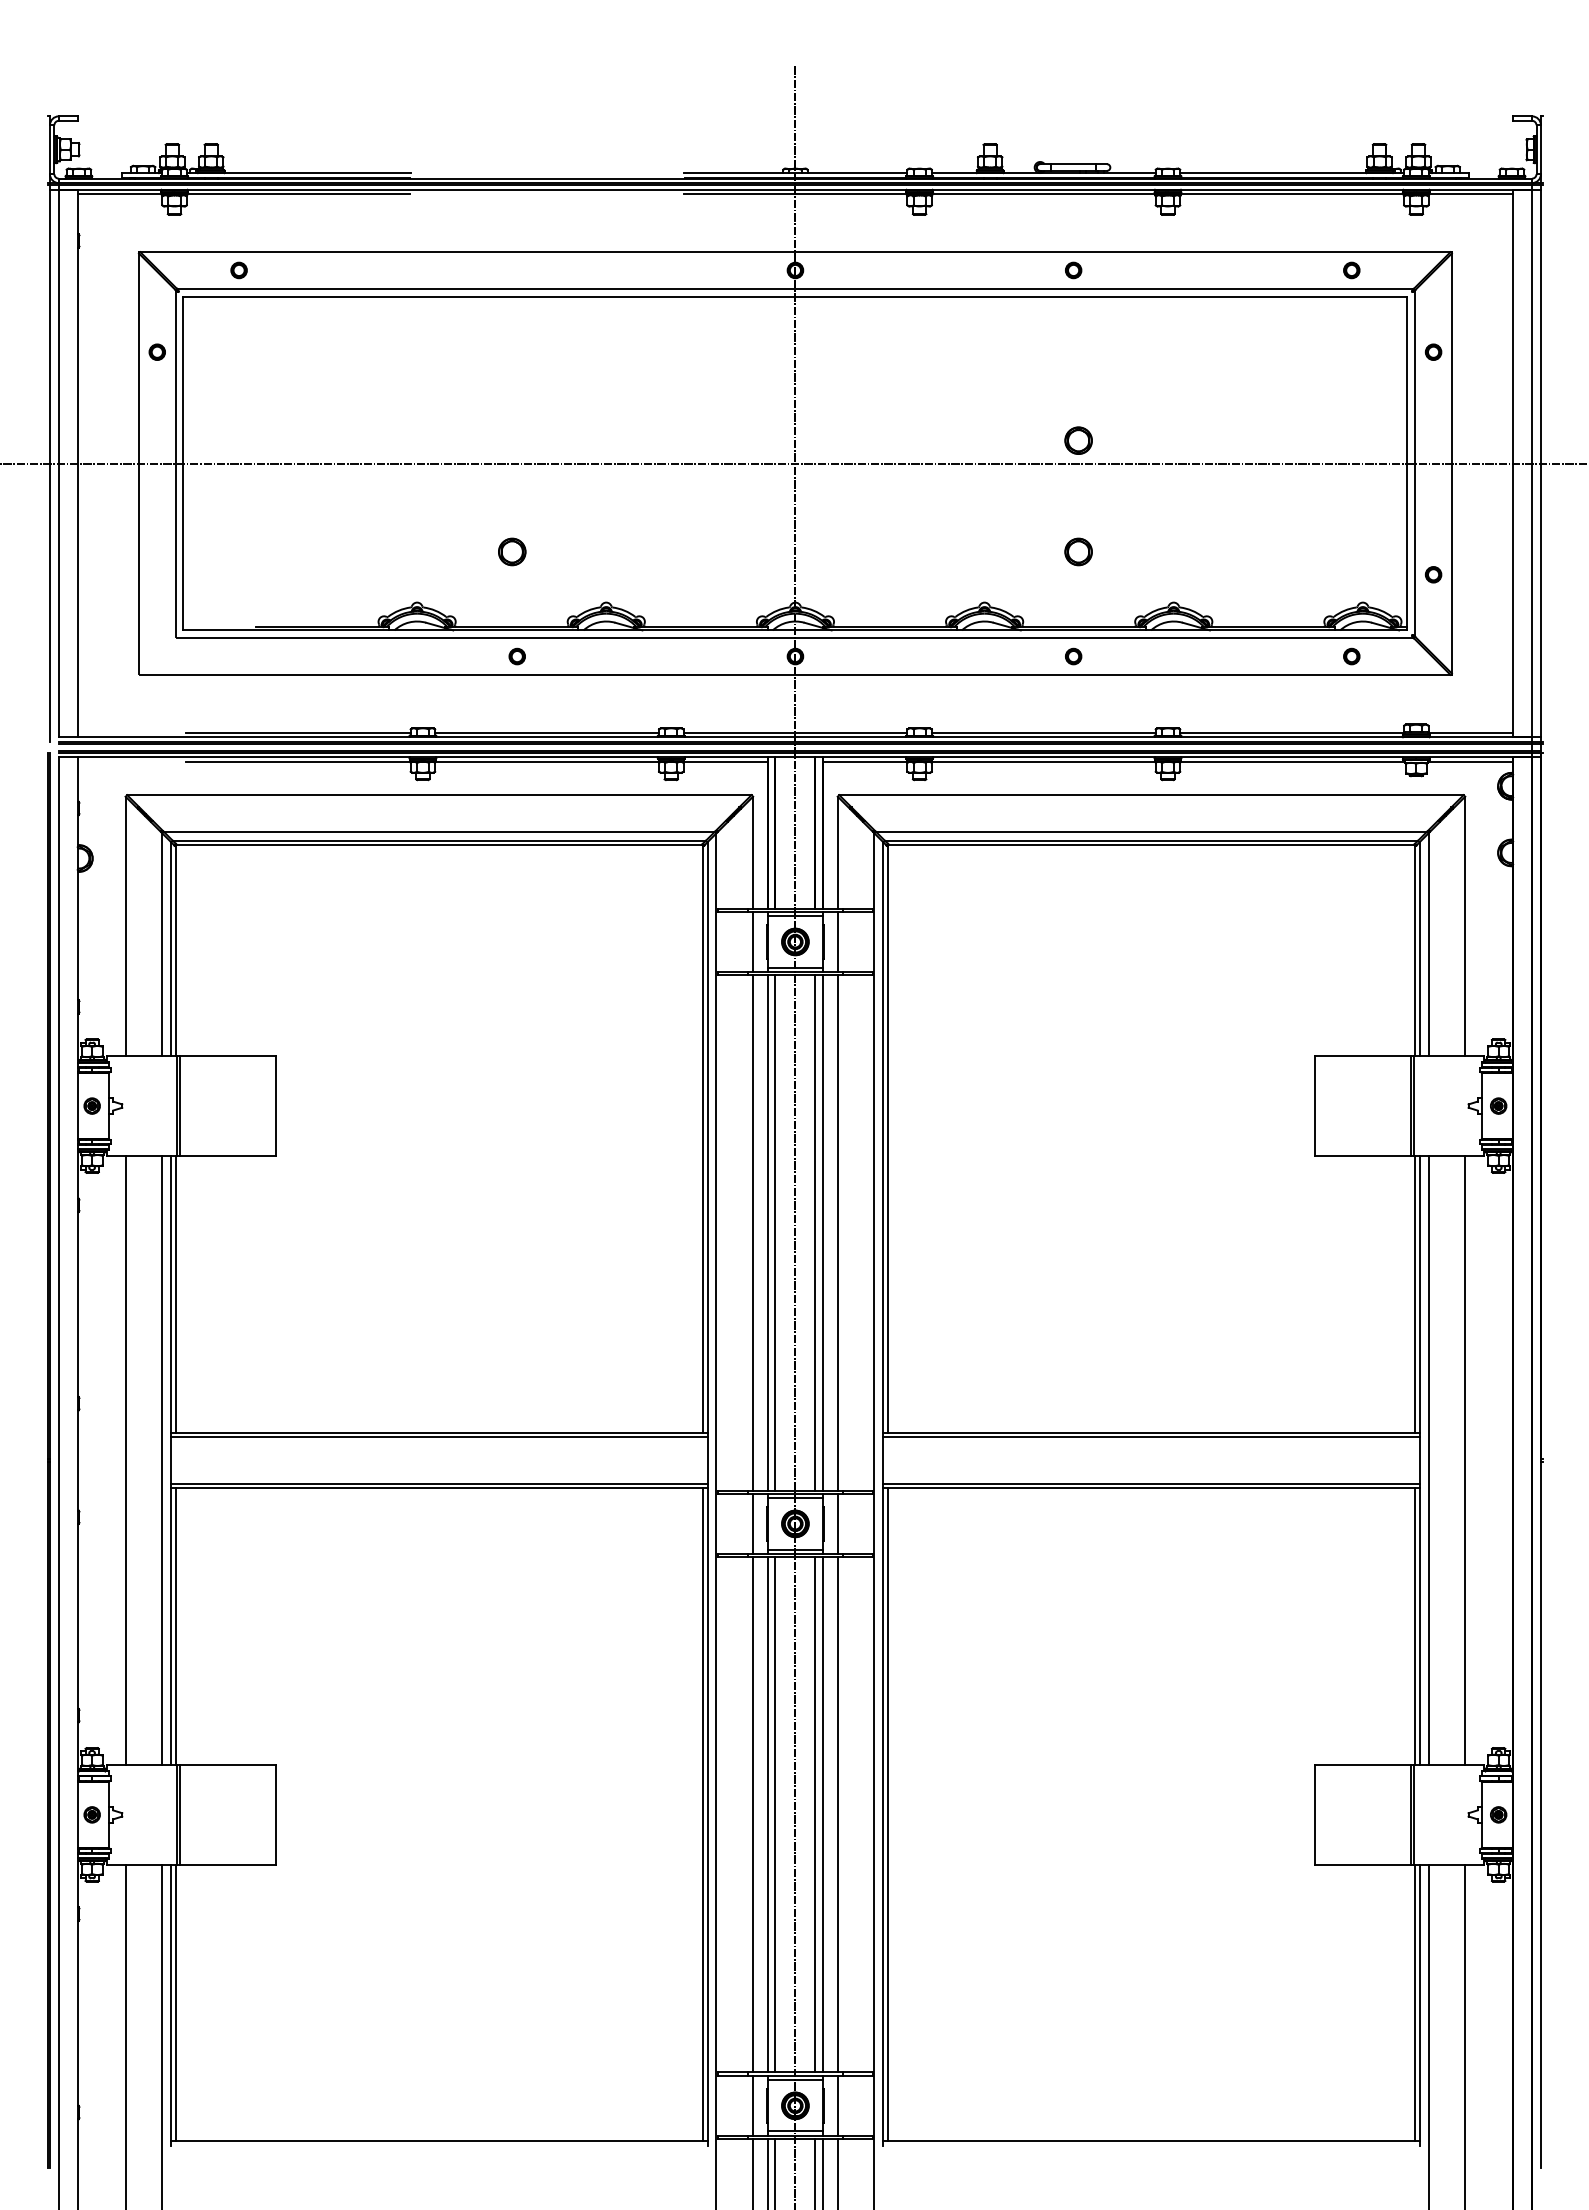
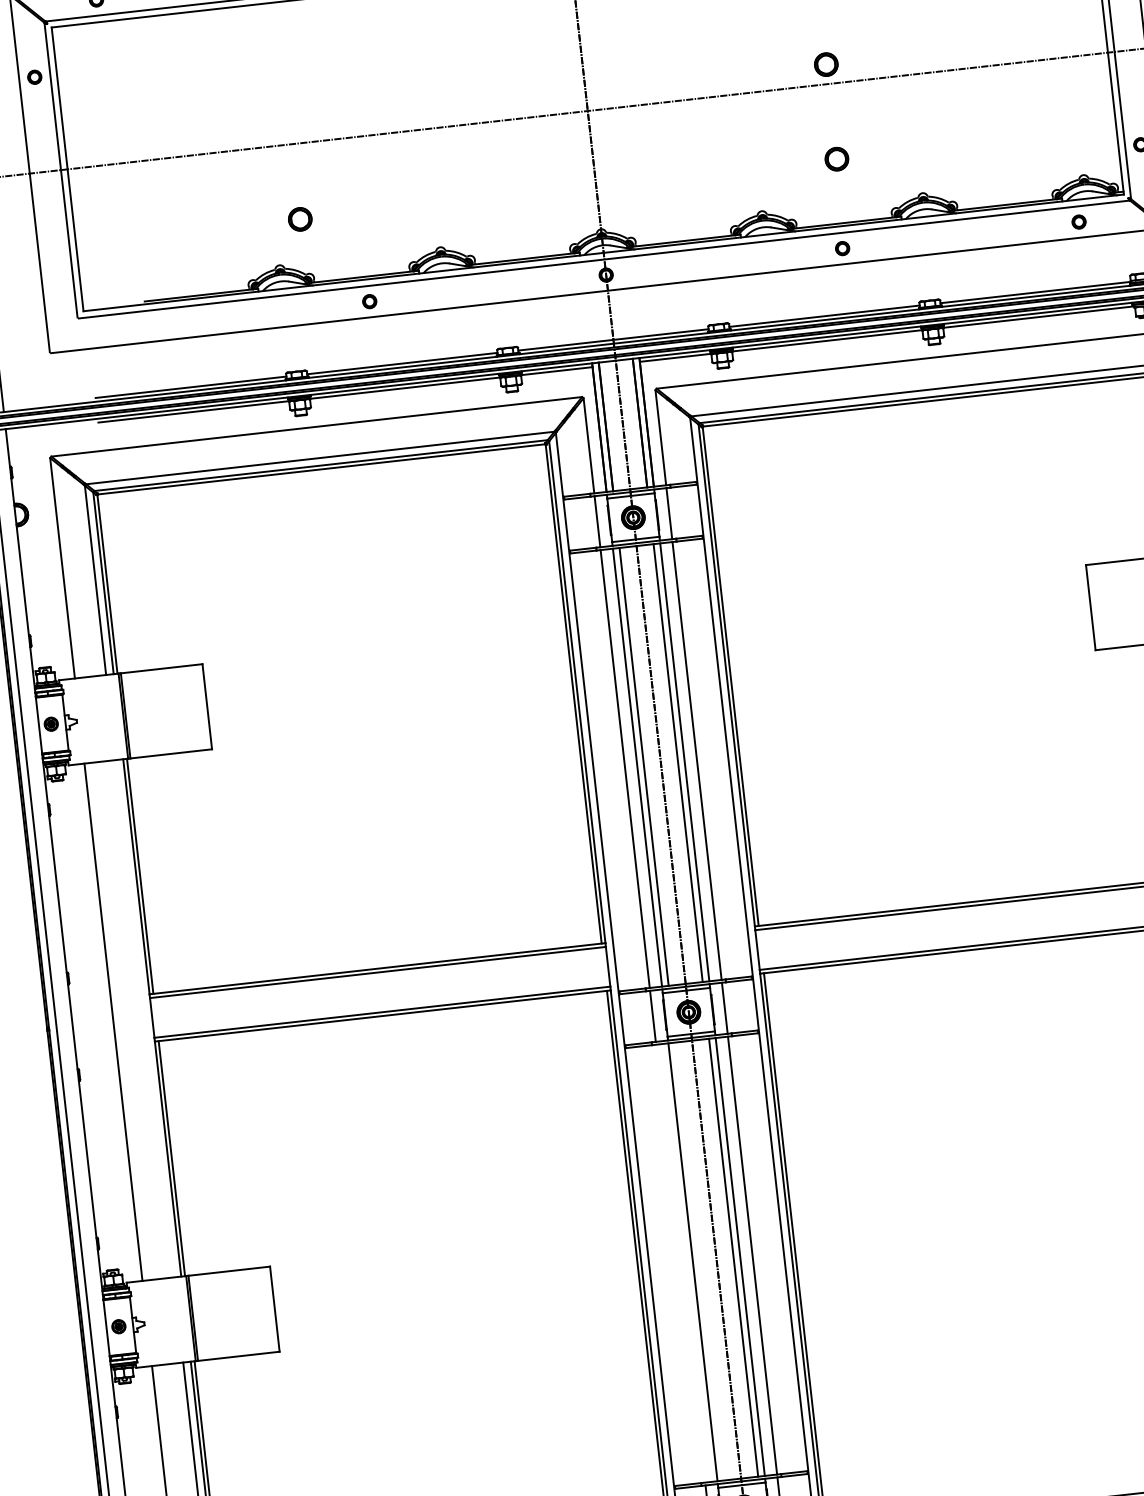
part: (512, 551) -> (300, 218), moved
line: (162, 1460) -> (144, 1018), removed
line: (753, 1814) -> (680, 1263), removed
line: (775, 1814) -> (699, 1261), removed

